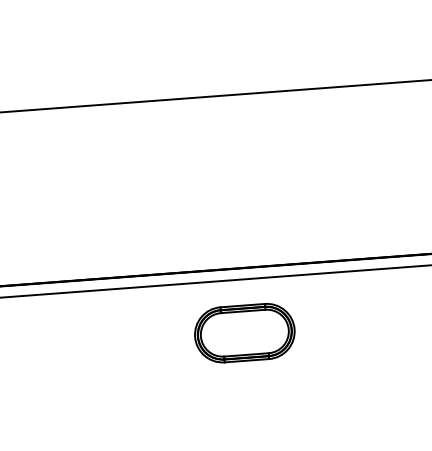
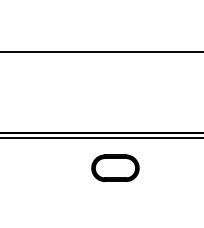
part: (244, 331) -> (115, 167), moved

